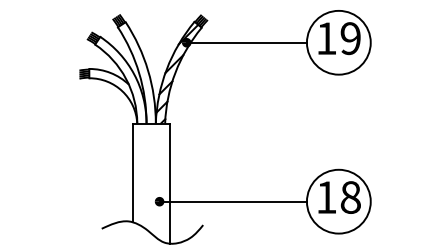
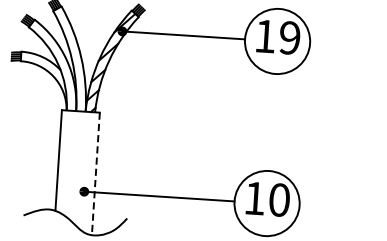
line: (169, 184) -> (95, 174), solid -> dashed
text: (350, 197) -> (279, 200), 18 -> 10

